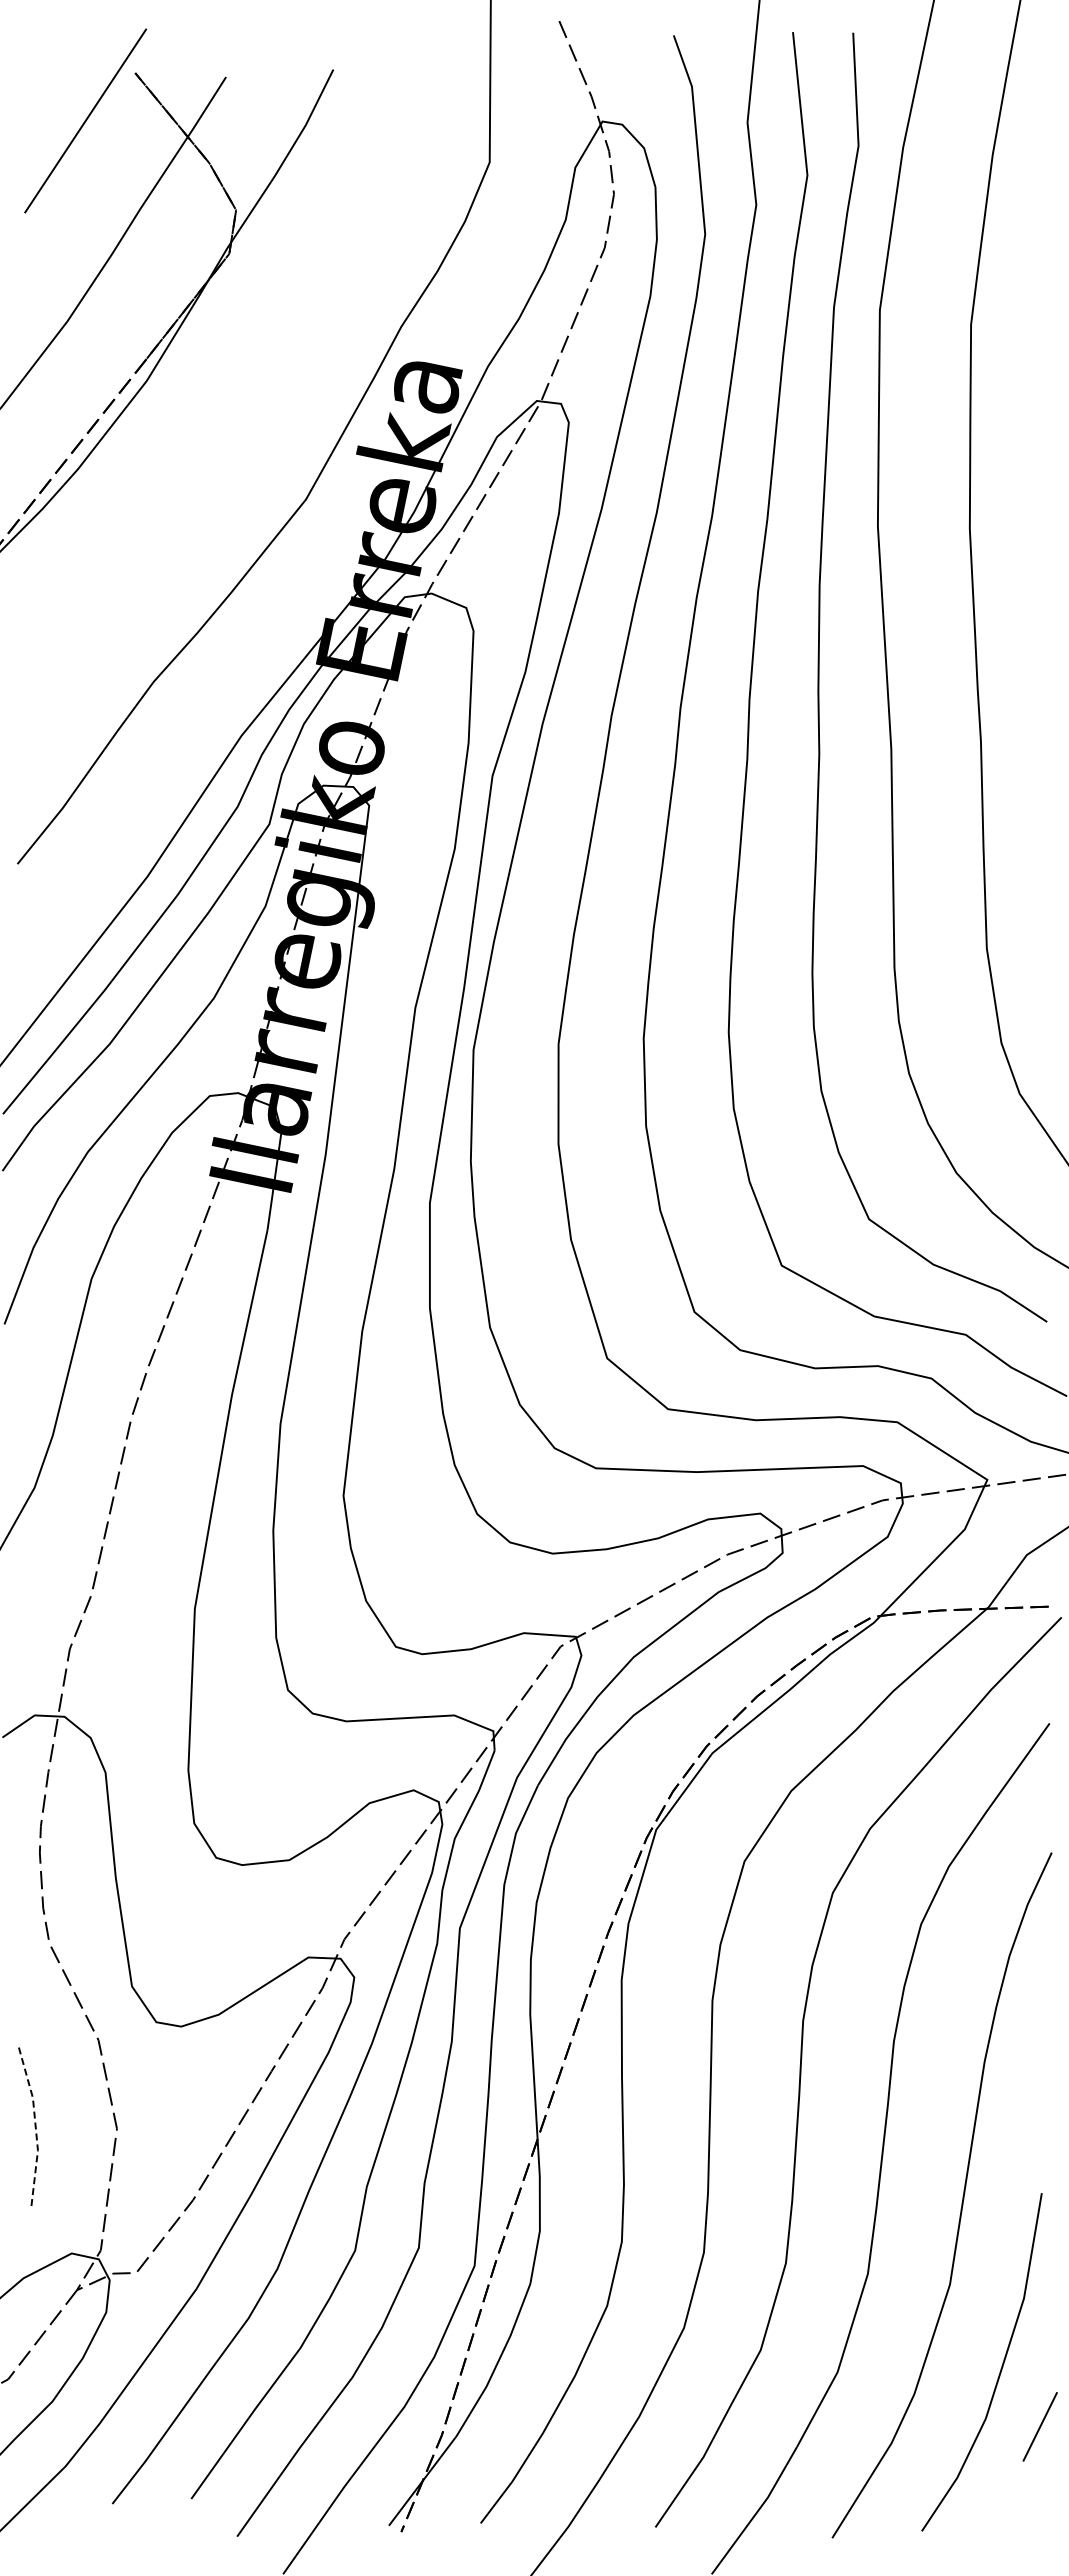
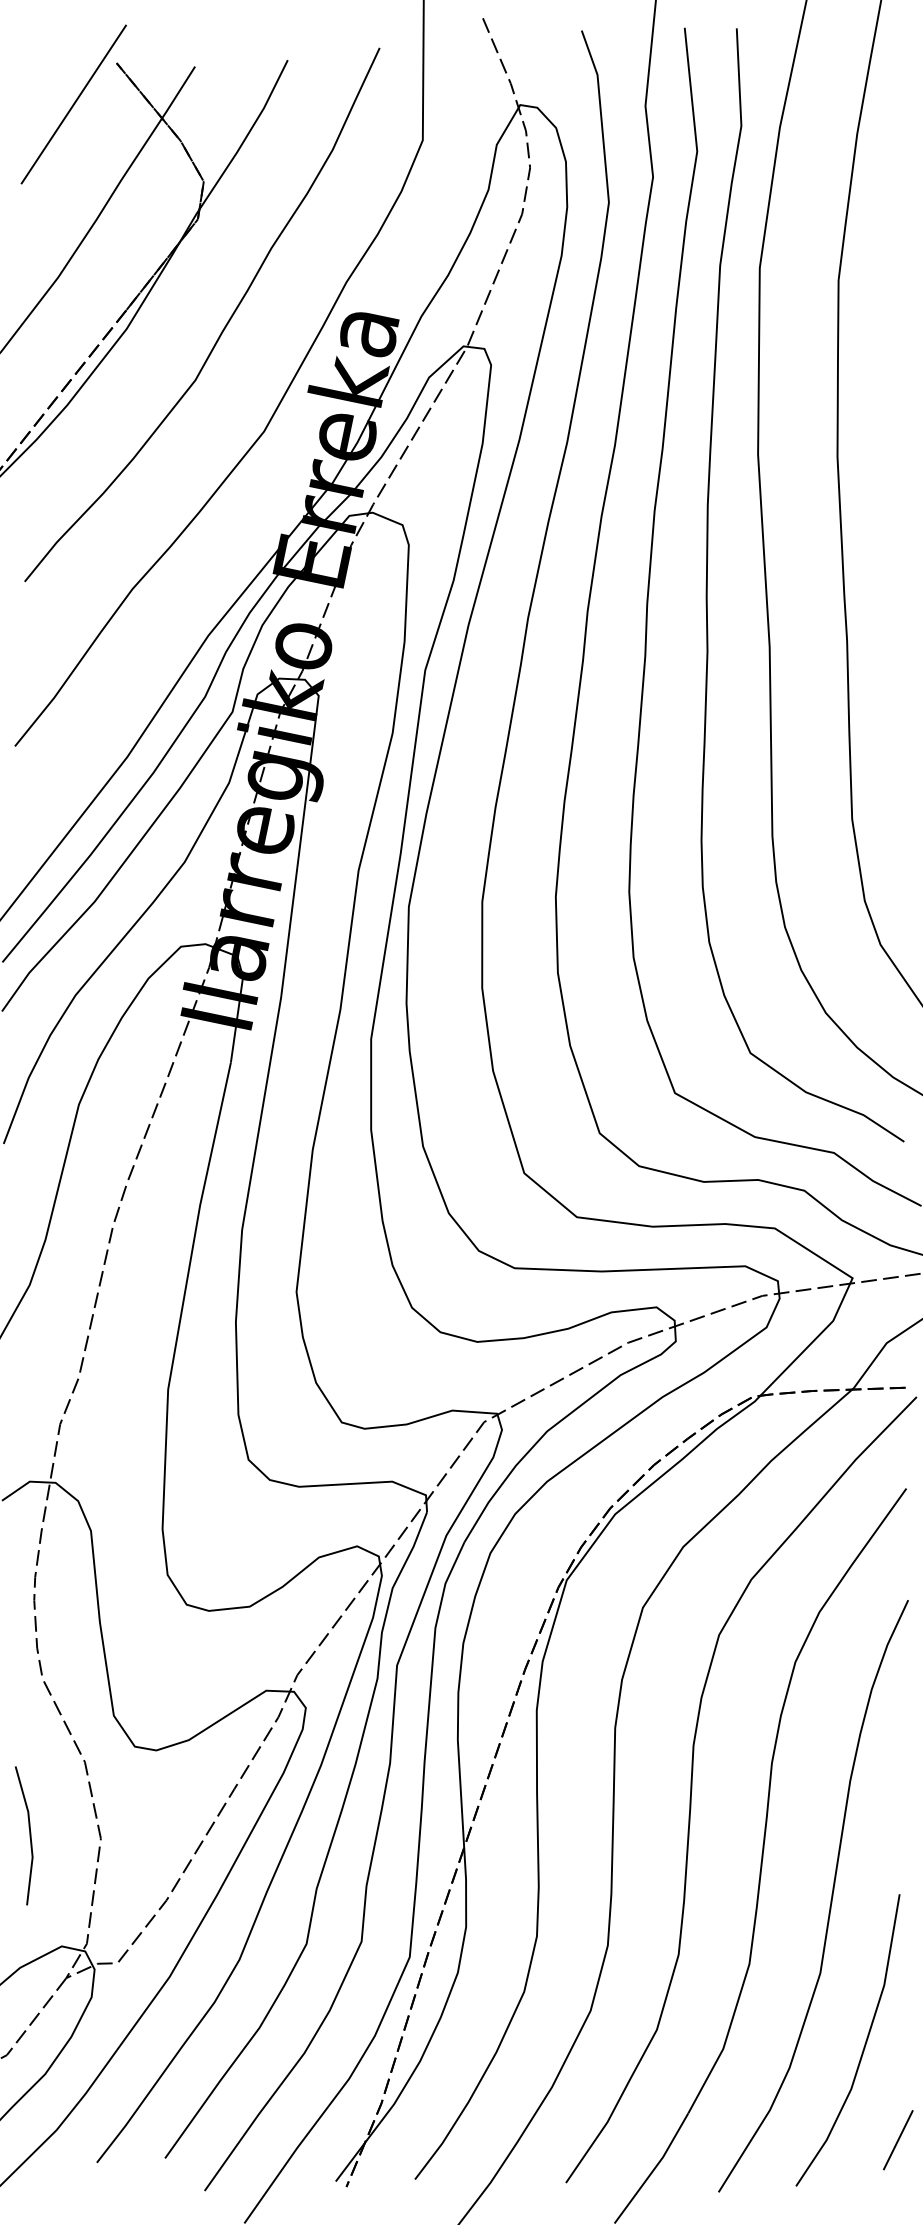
curve: (258, 380) -> (223, 328), added
line: (35, 2124) -> (30, 1834), dashed -> solid
line: (1039, 2426) -> (897, 2139), moved

